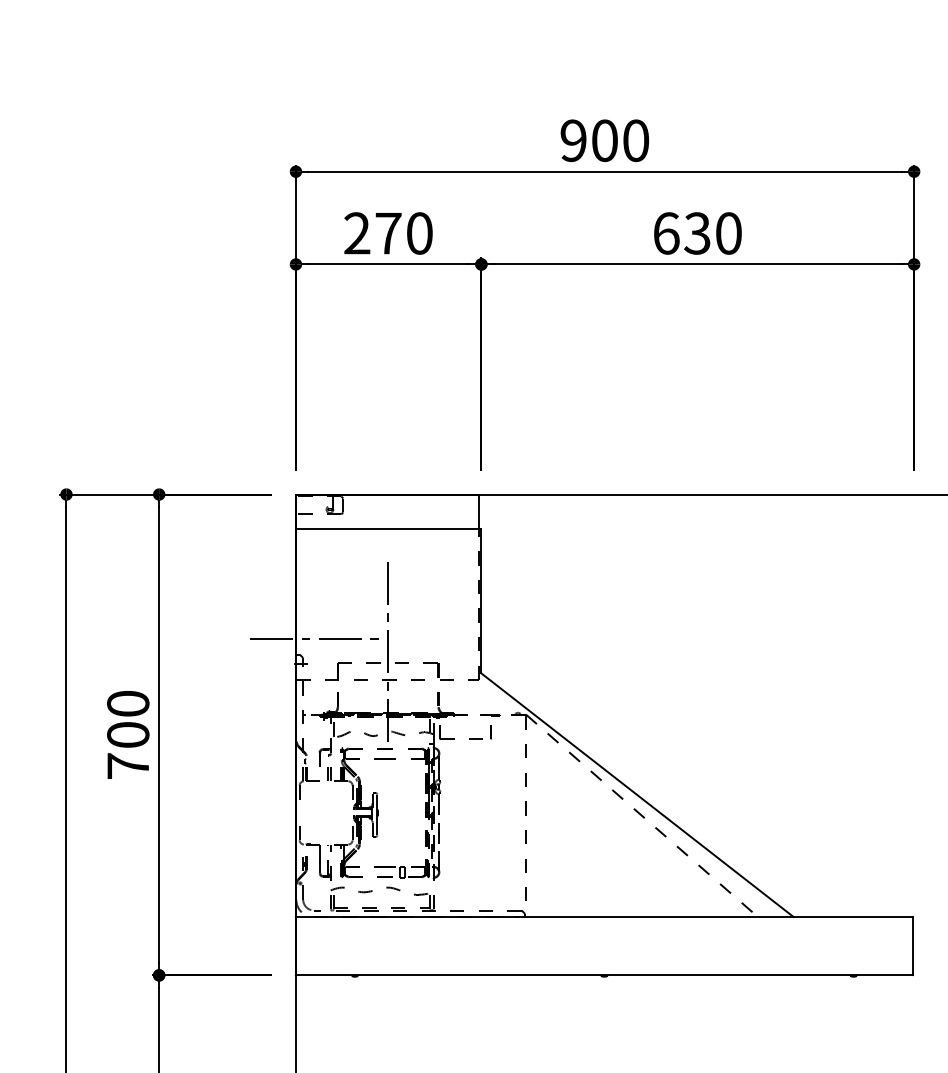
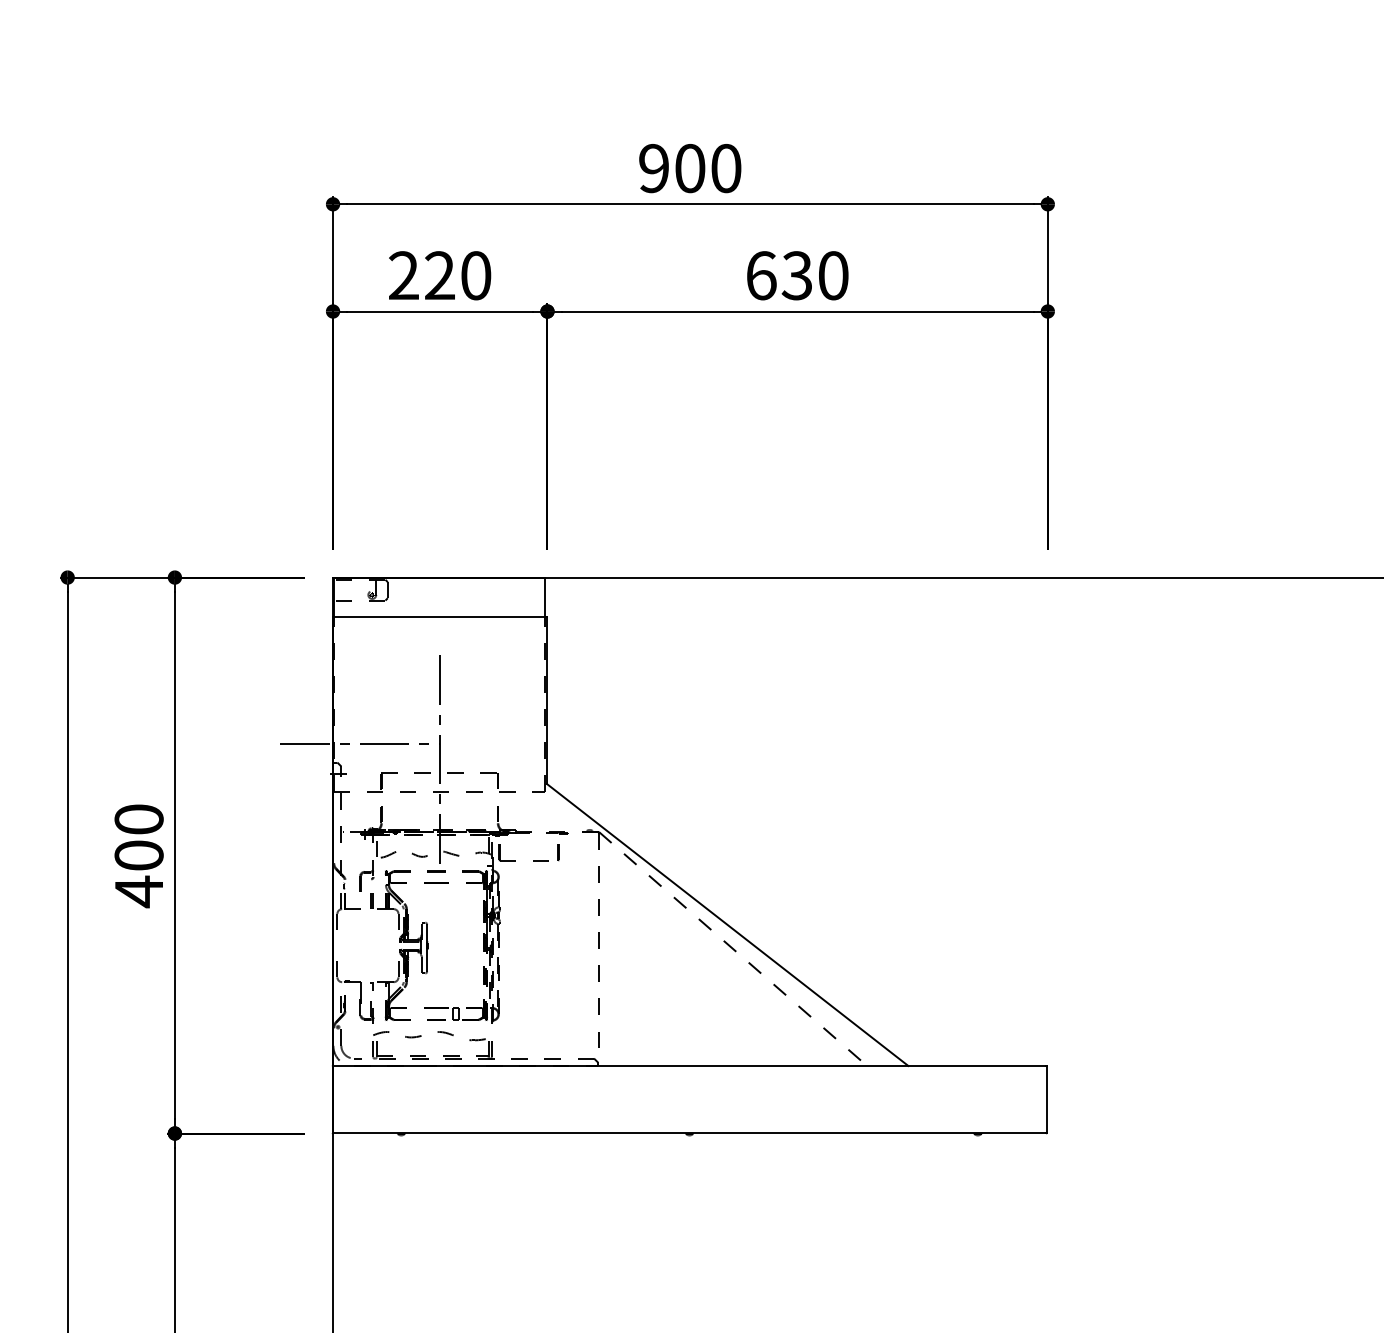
text: (388, 233) -> (440, 275), 270 -> 220
text: (127, 766) -> (138, 891), 700 -> 400

